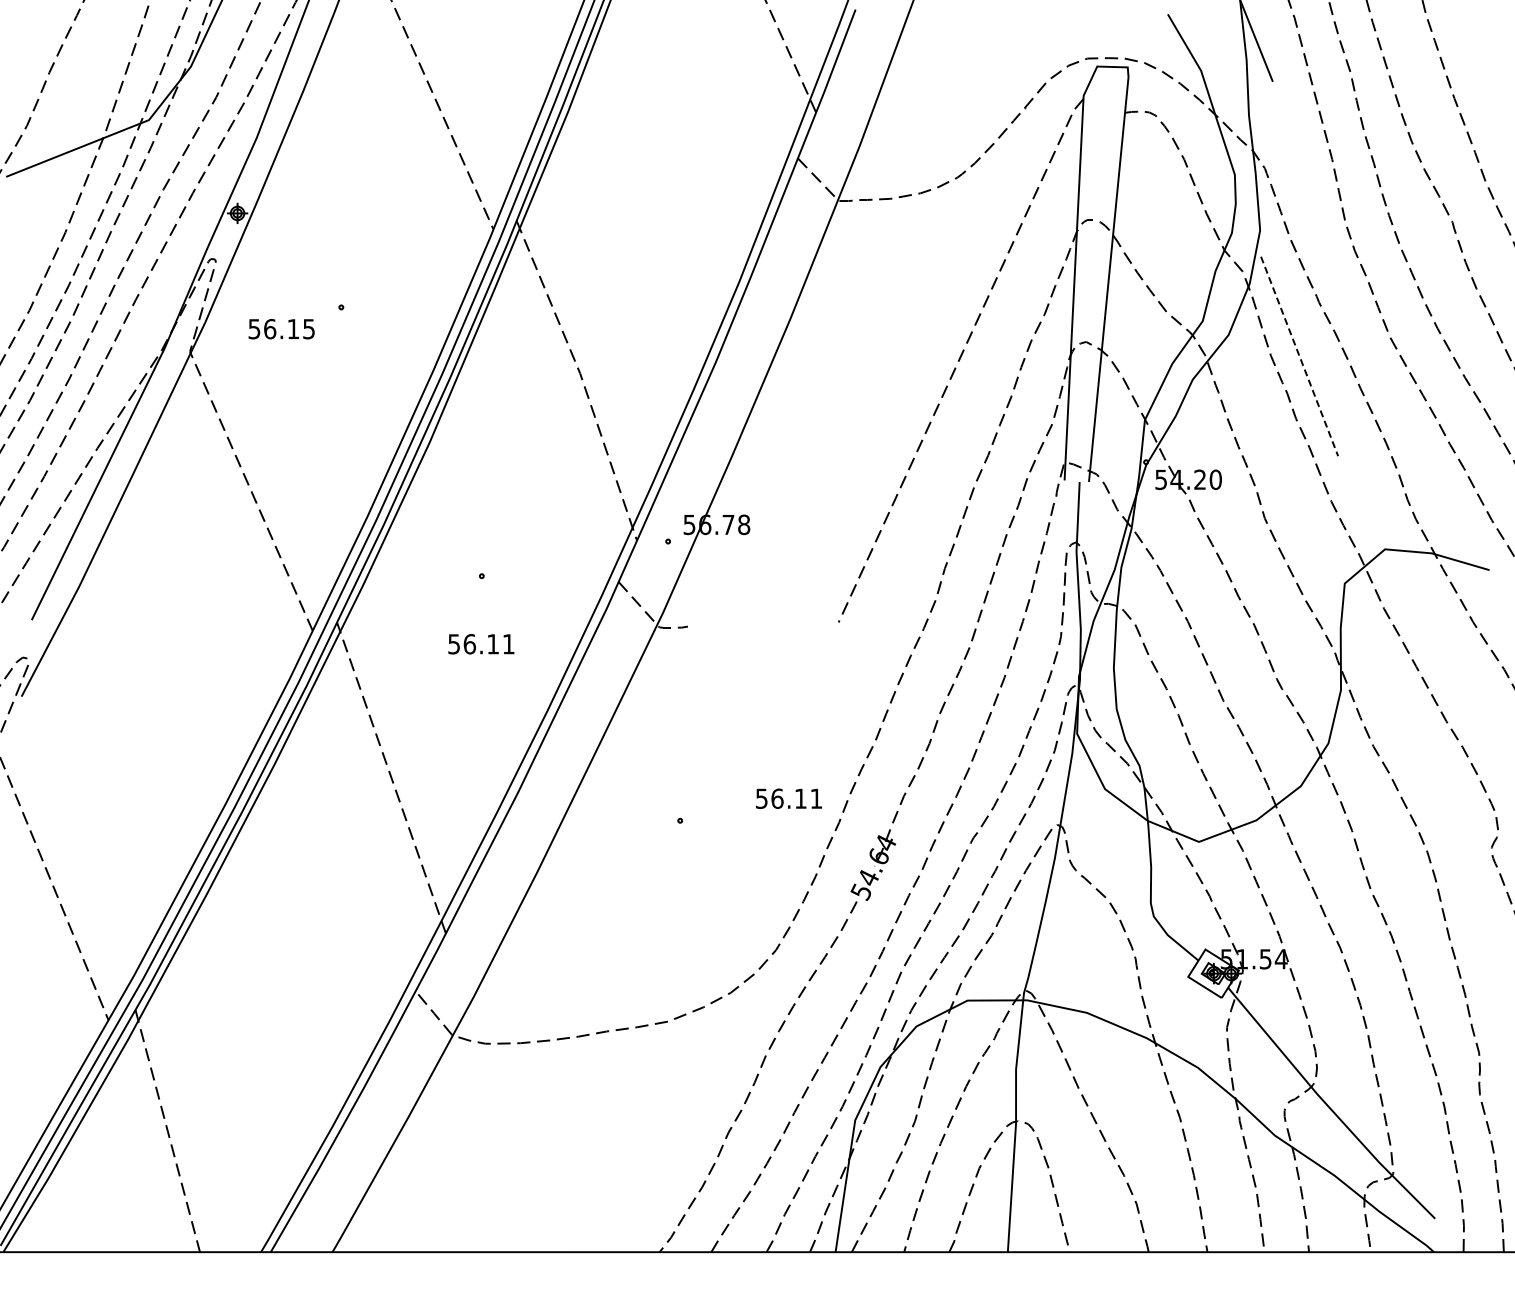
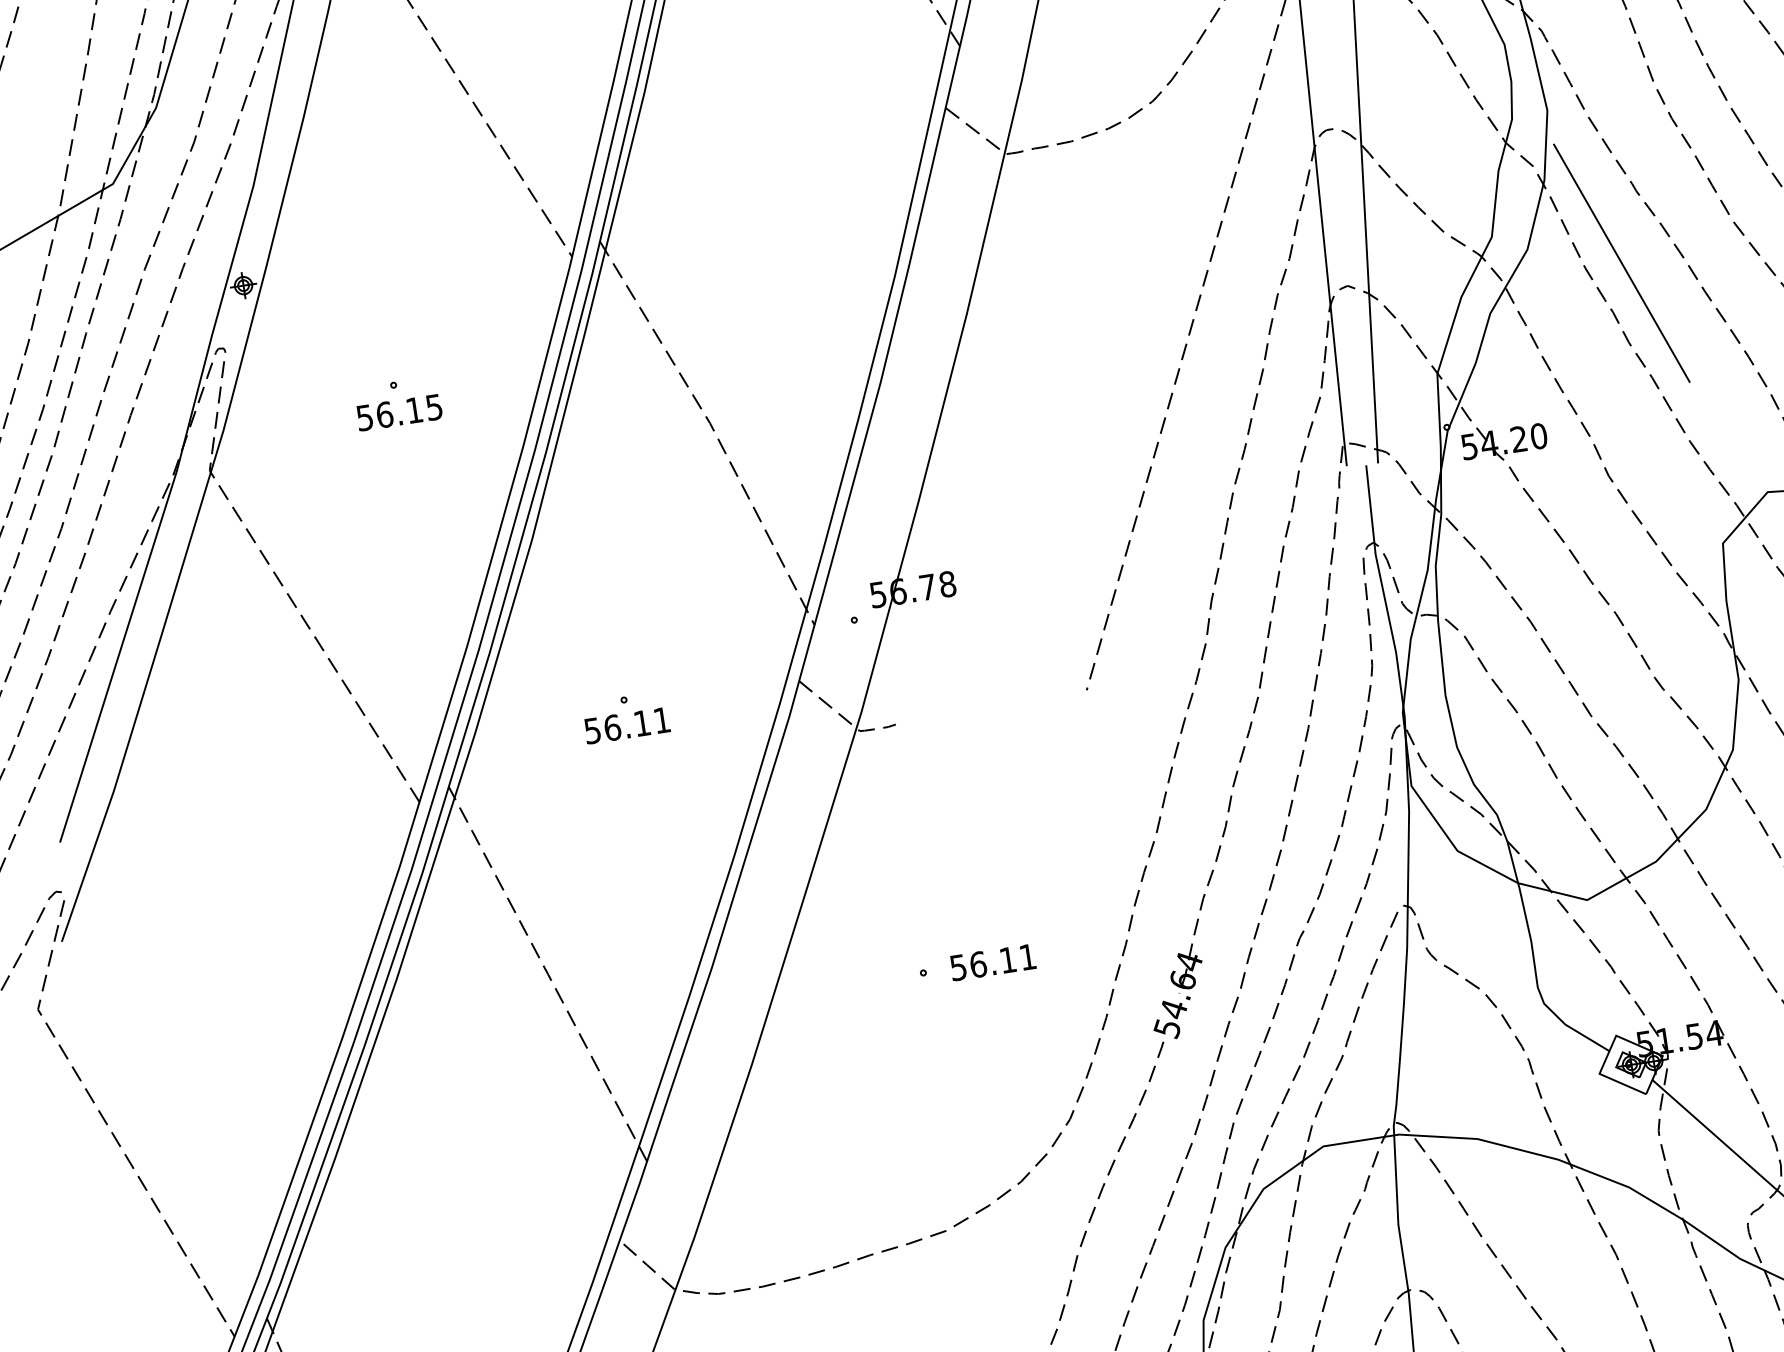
text: (281, 329) -> (399, 413), moved
line: (1299, 356) -> (1621, 263), dashed -> solid
text: (481, 644) -> (627, 725), moved
text: (788, 798) -> (992, 962), moved

